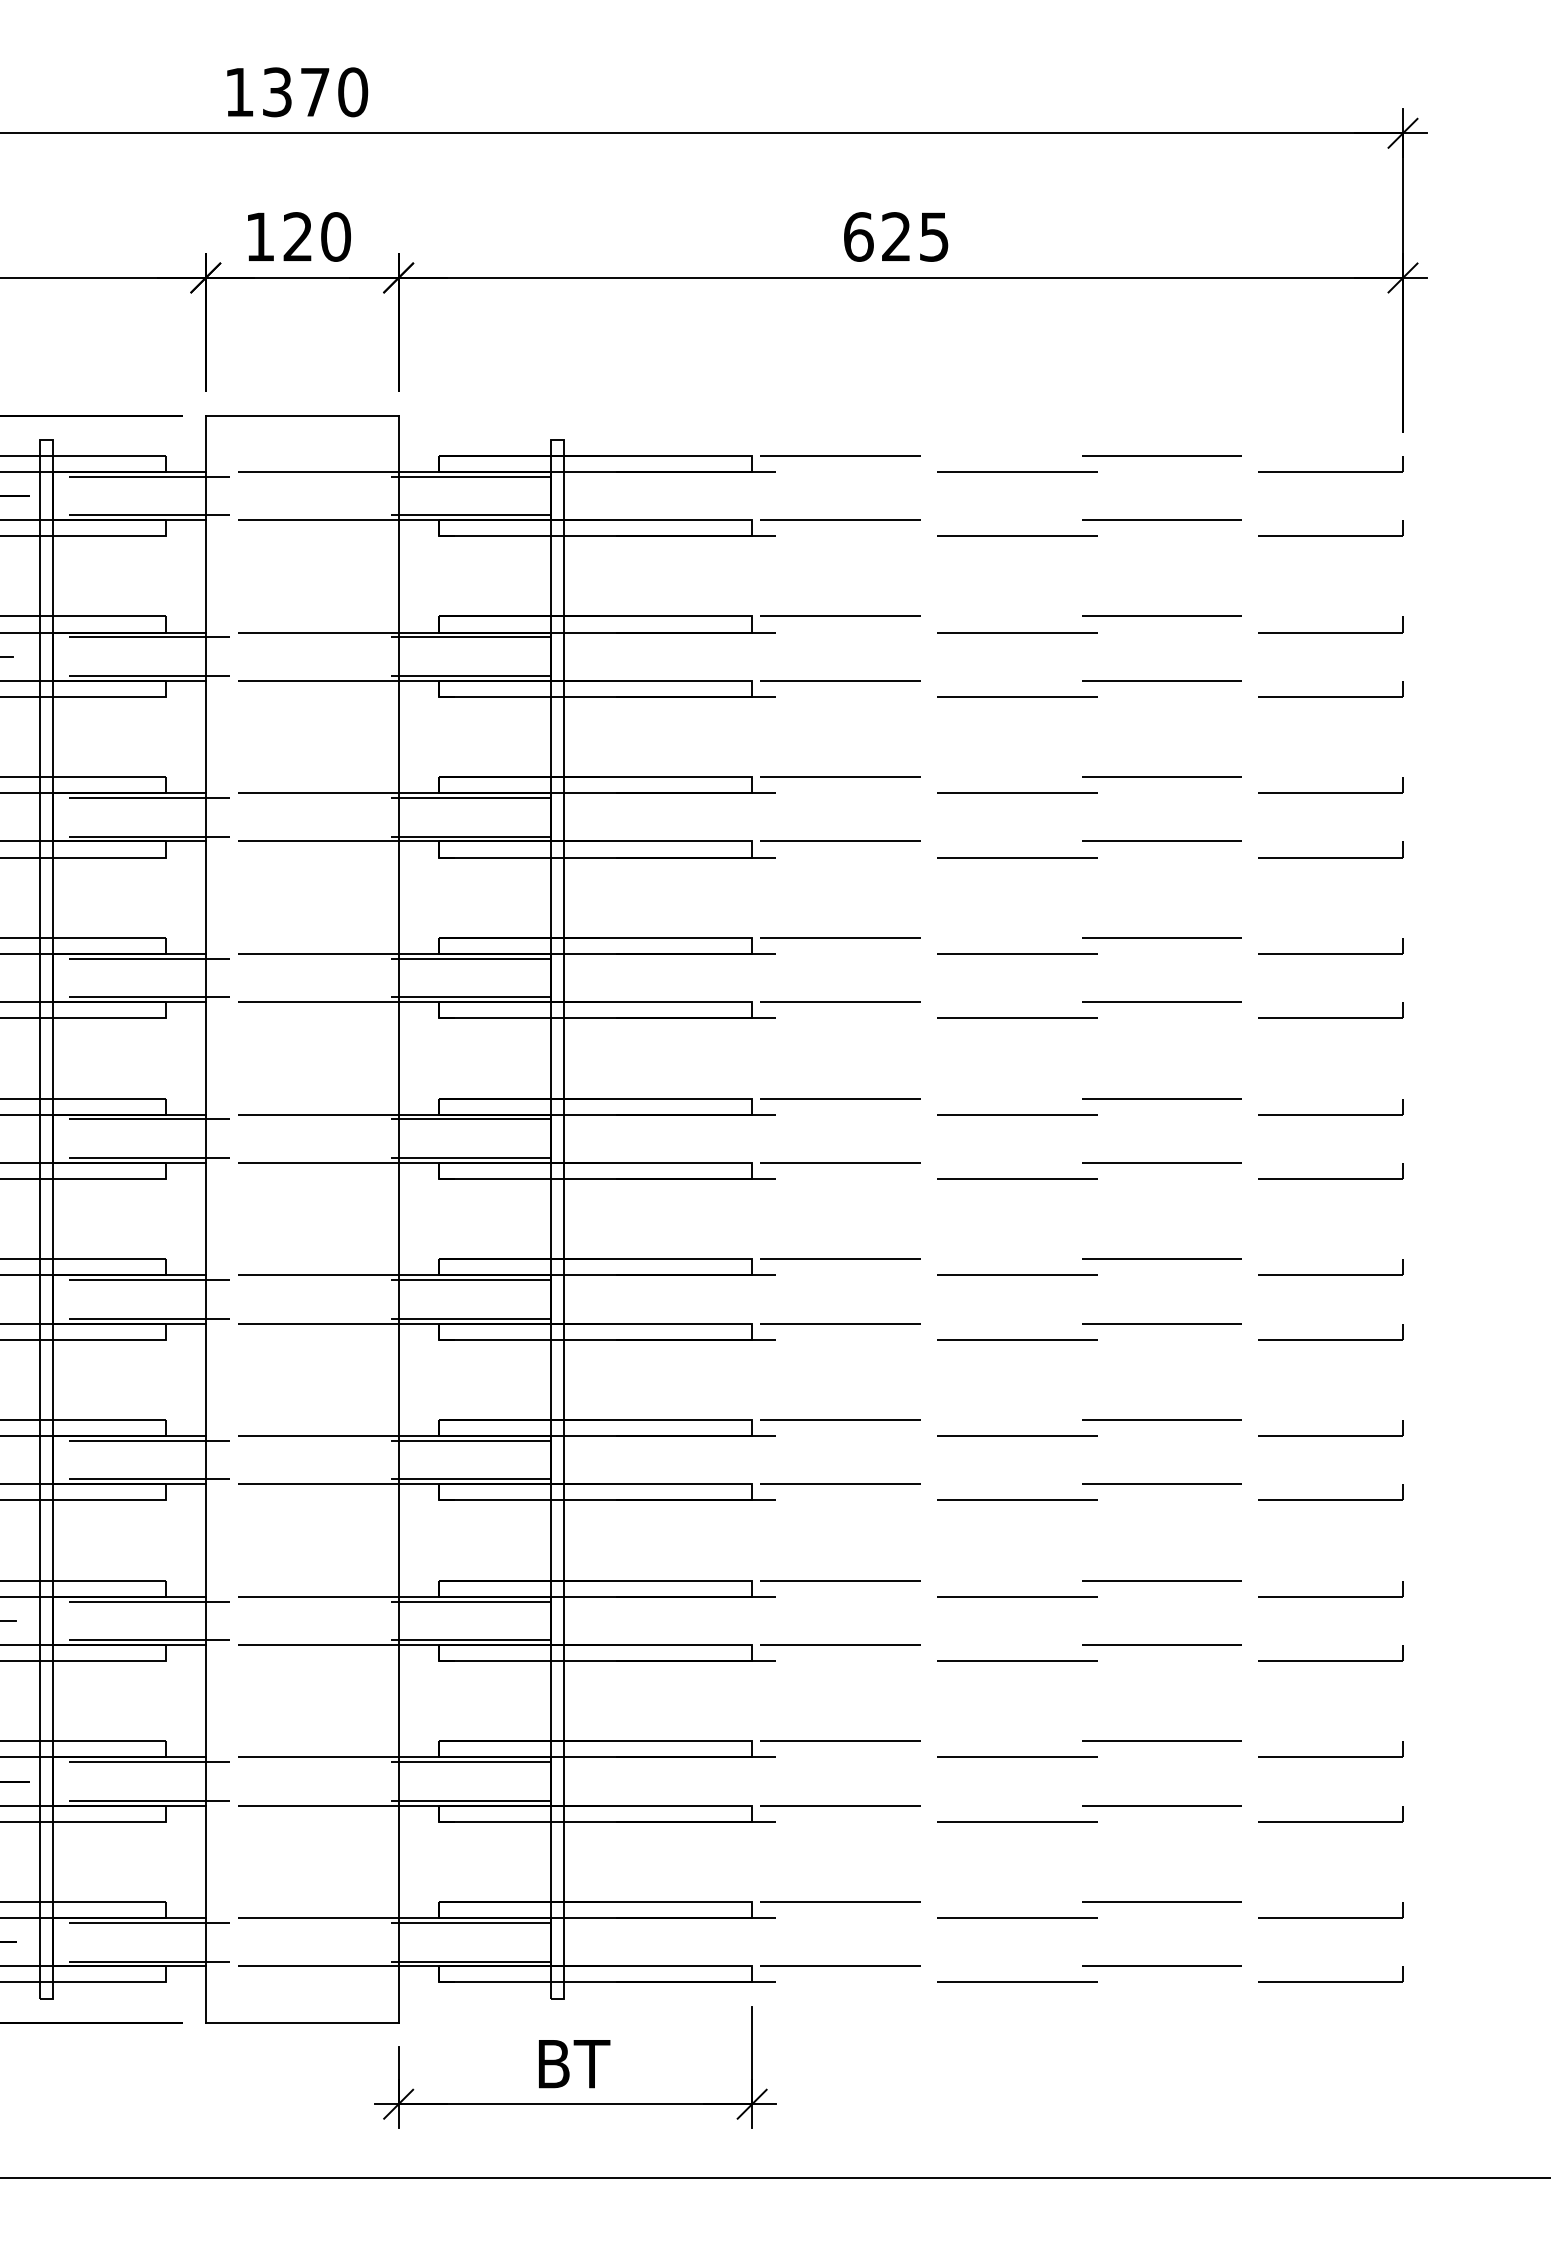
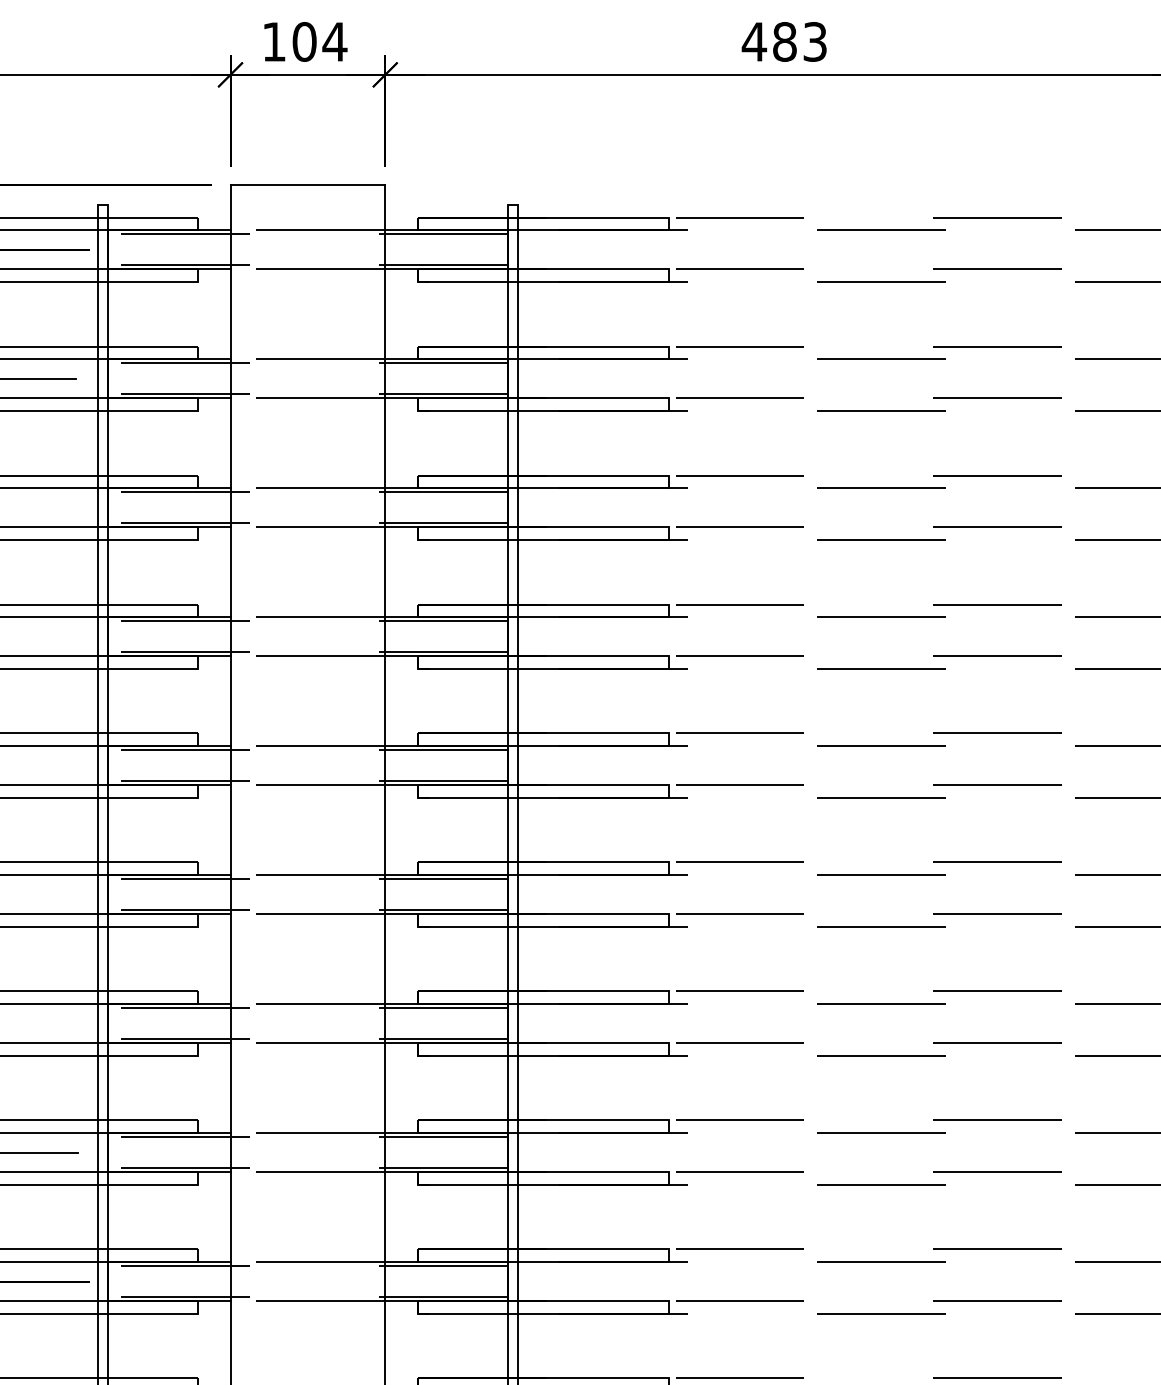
text: (317, 236) -> (320, 41), 120 -> 104
text: (895, 236) -> (784, 41), 625 -> 483

